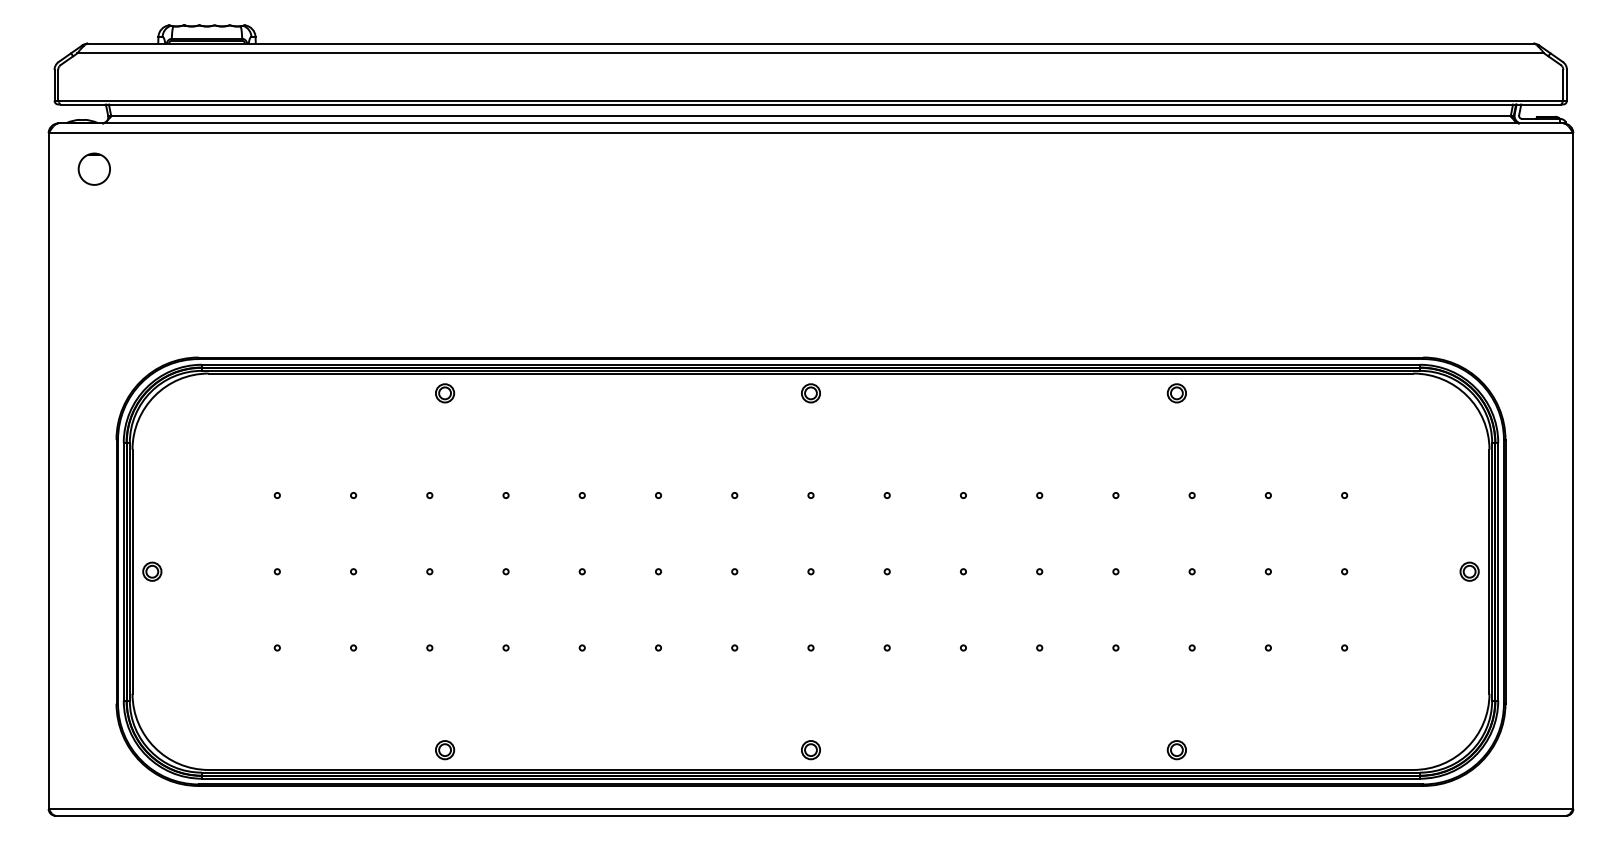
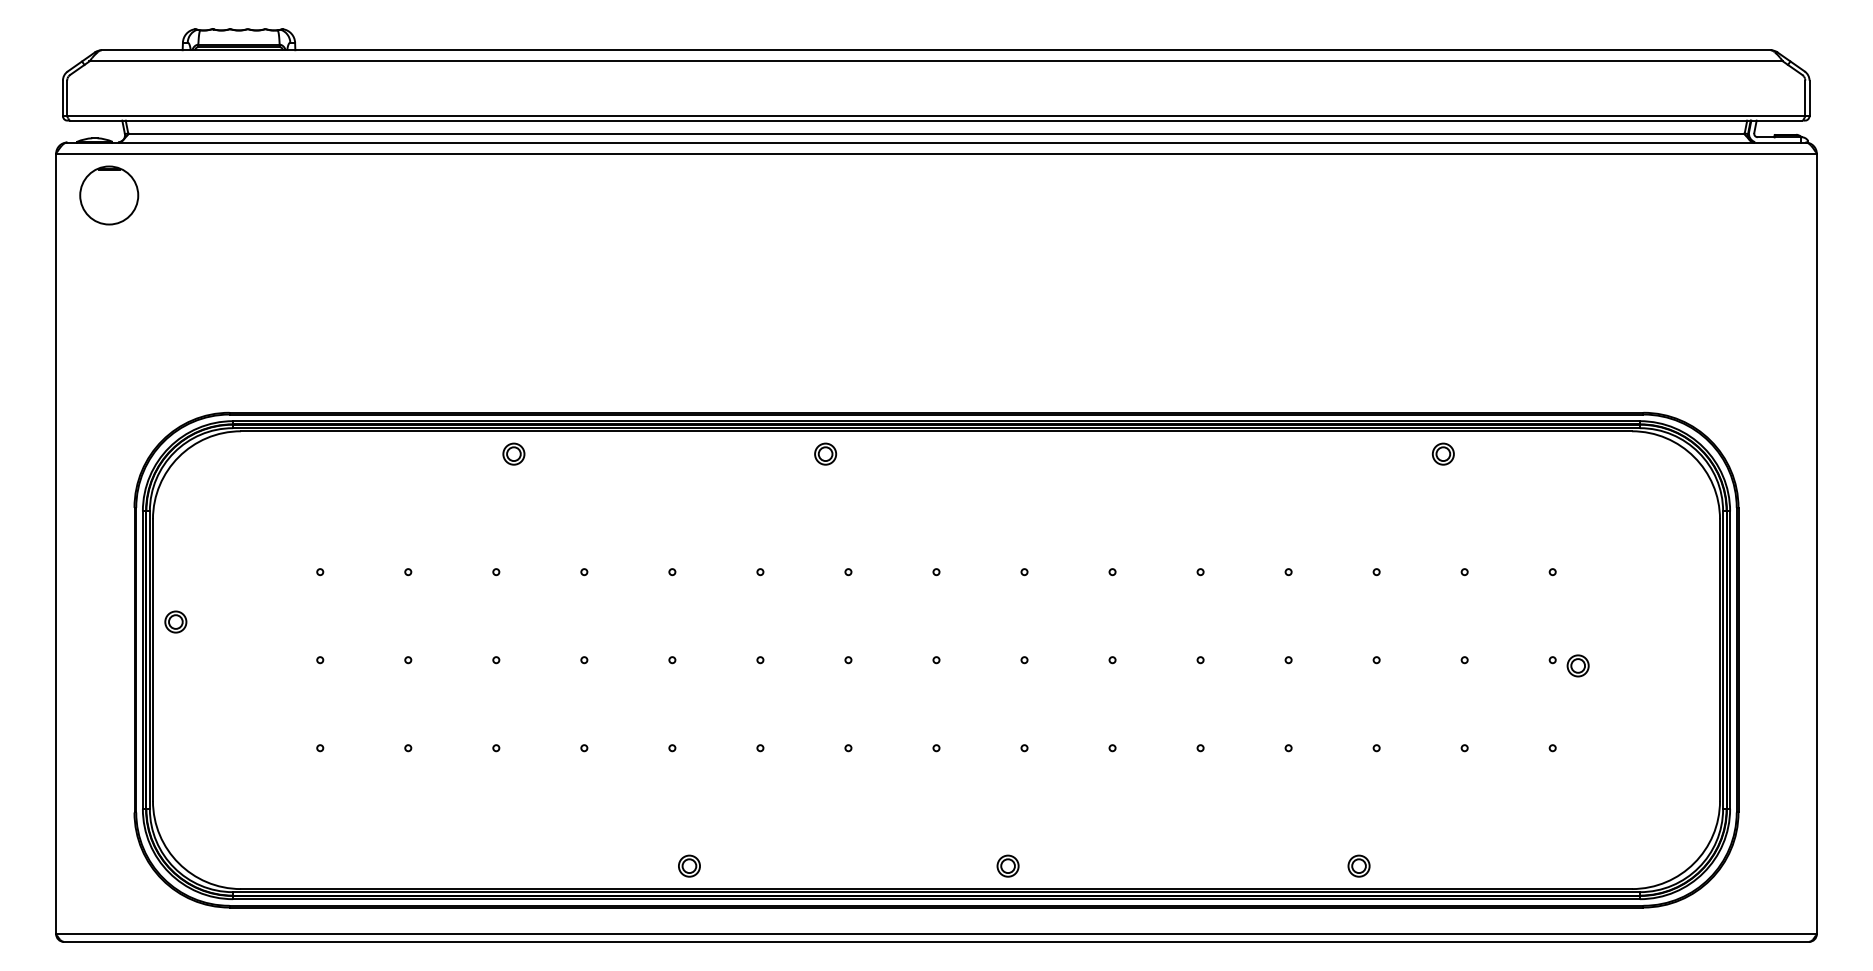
circle: (93, 168) -> (107, 194), size x1.6
part: (810, 393) -> (825, 454), moved
part: (1176, 393) -> (1442, 454), moved
part: (152, 571) -> (176, 621), moved
part: (1469, 571) -> (1577, 665), moved
part: (445, 750) -> (689, 866), moved
part: (810, 750) -> (1007, 866), moved

